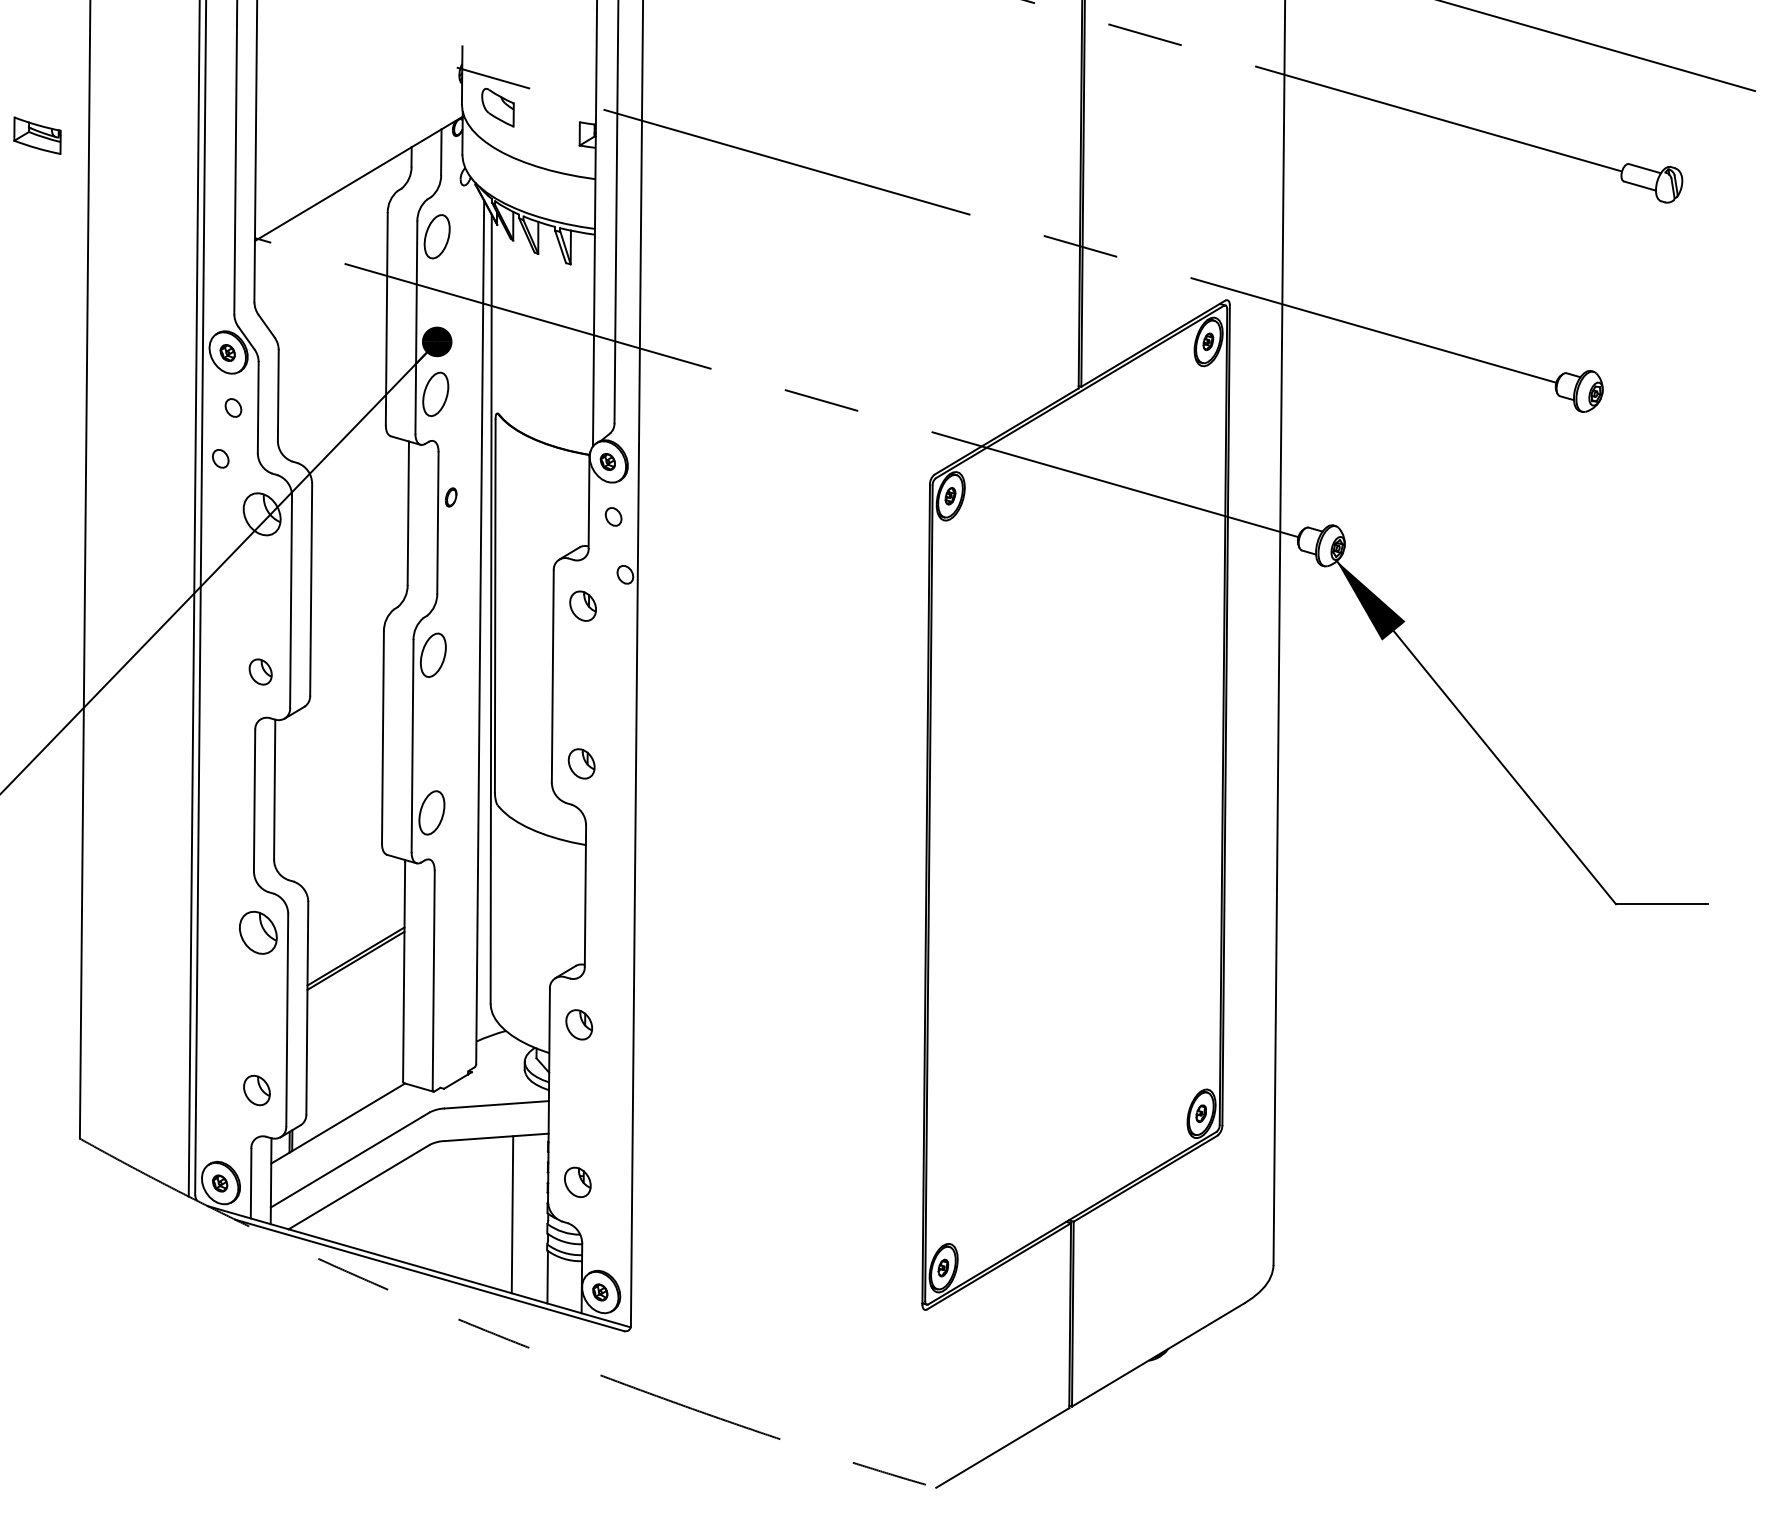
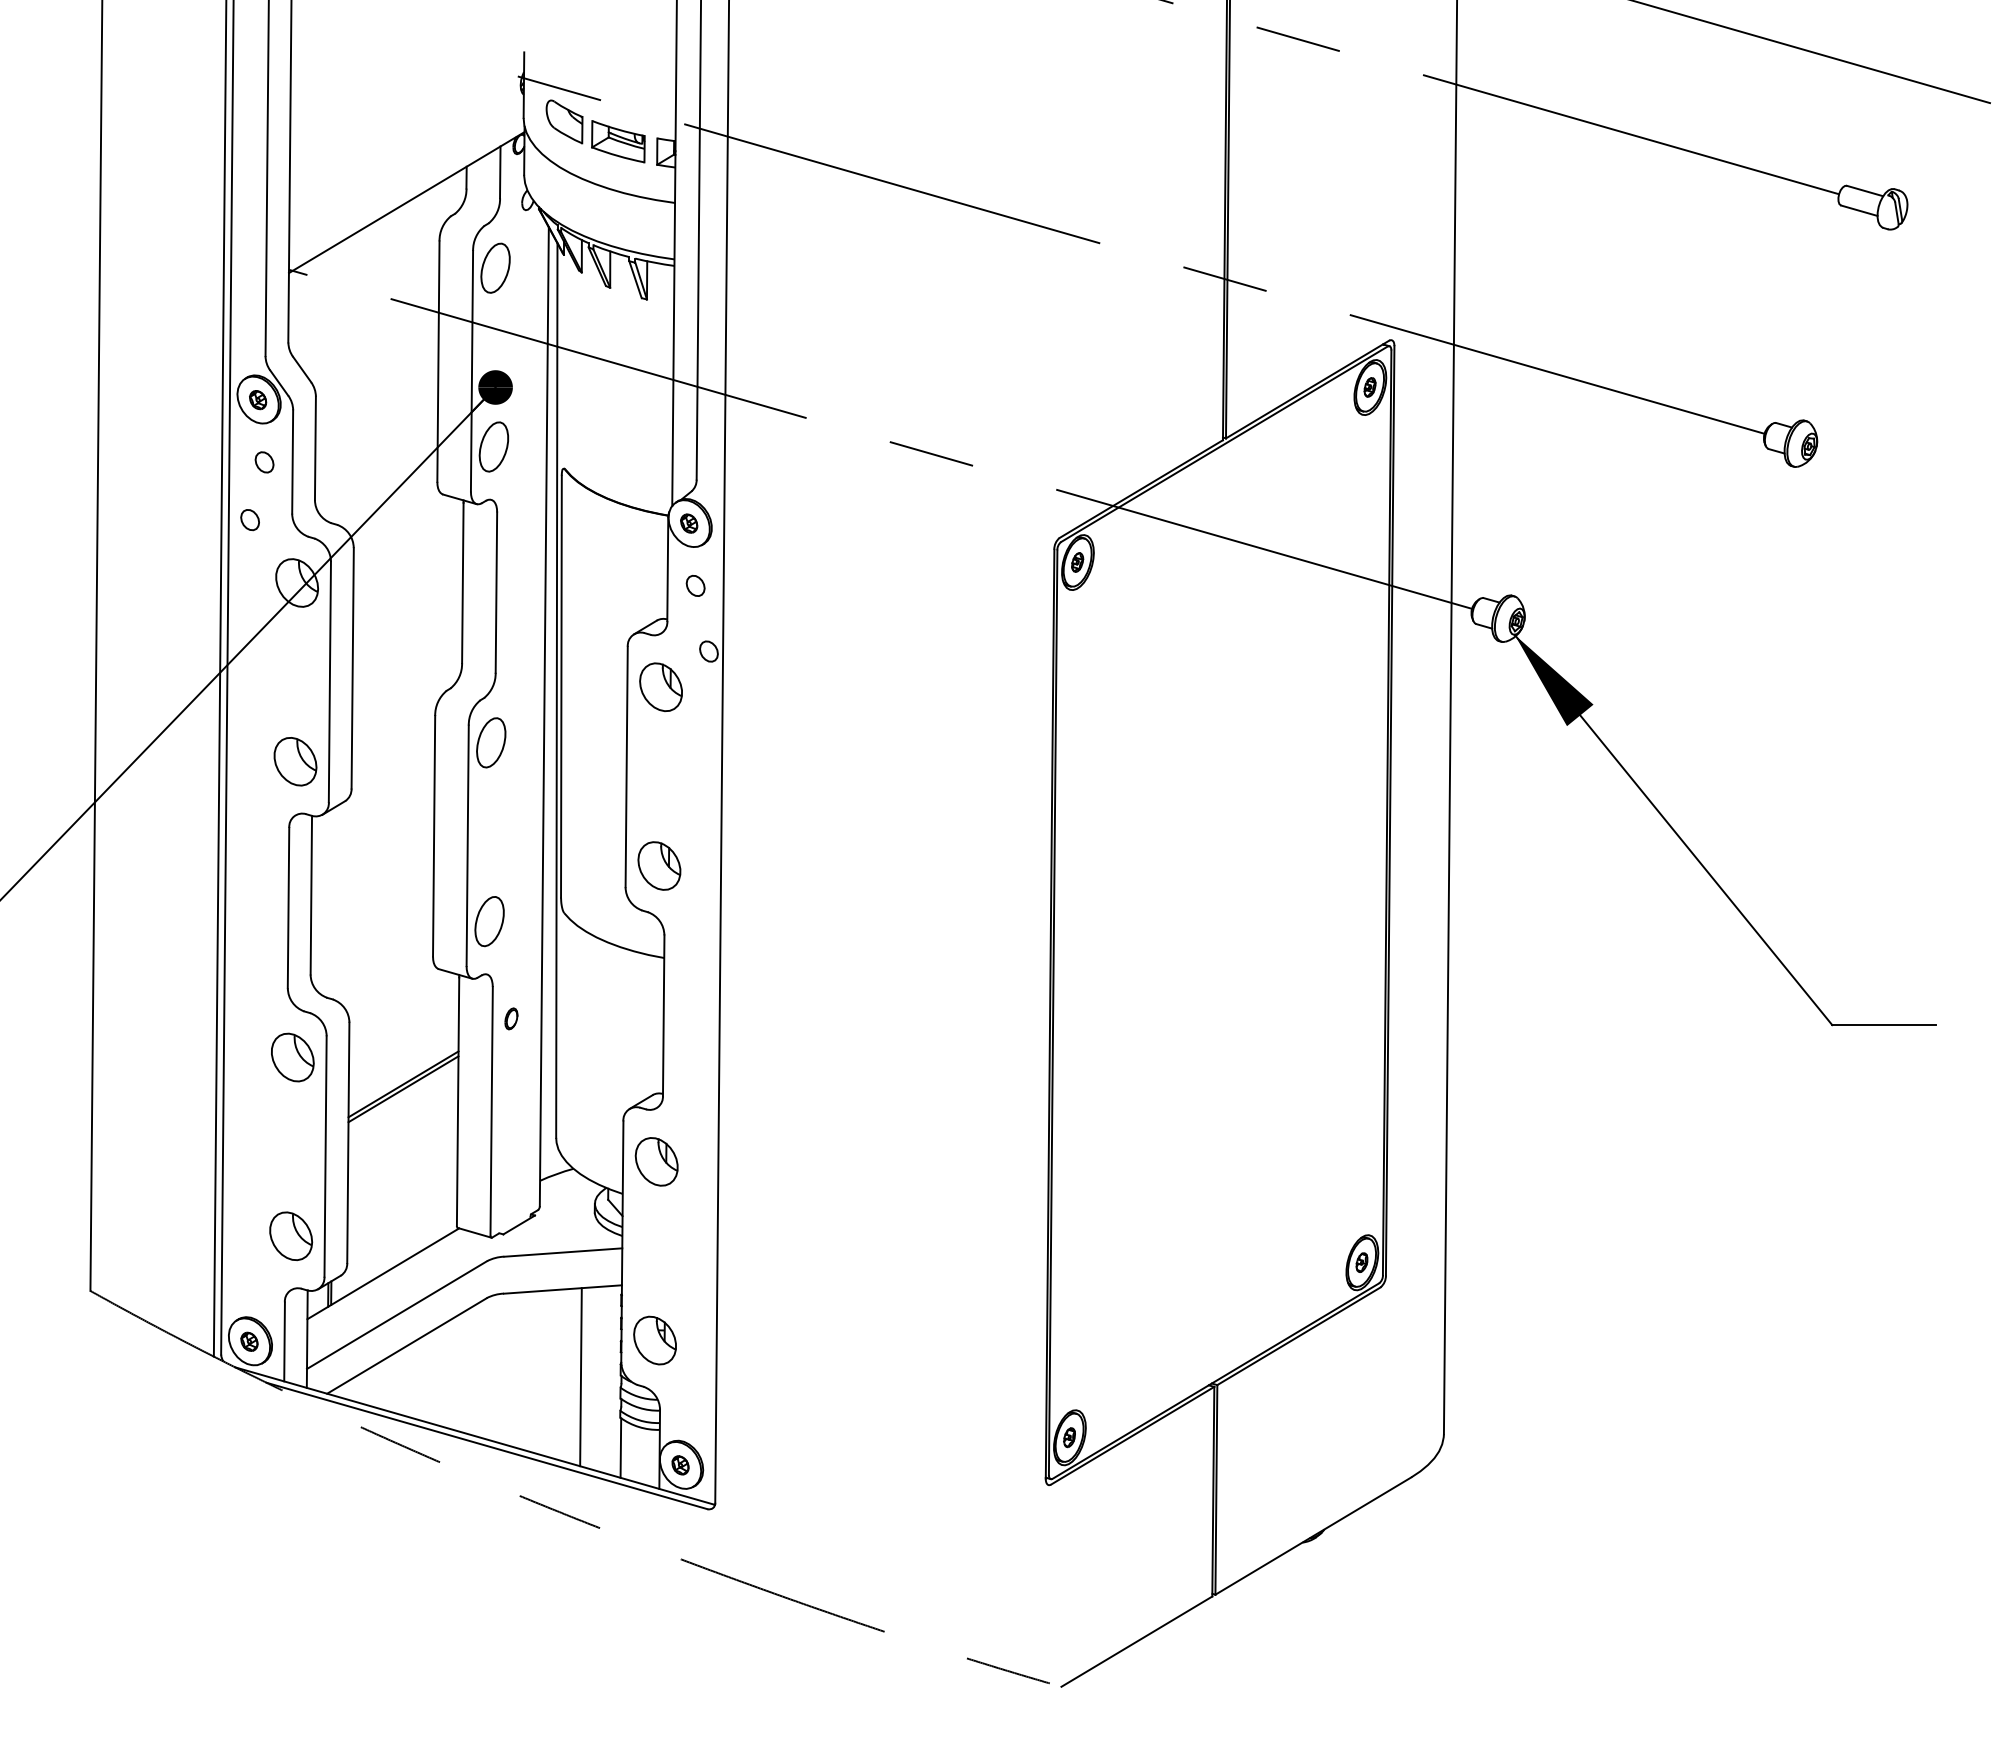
part: (37, 135) -> (618, 141), moved
part: (451, 497) -> (511, 1018), moved
part: (582, 605) -> (660, 686), size x1.43
part: (260, 671) -> (295, 761), size x1.67
part: (581, 763) -> (659, 865), size x1.43
part: (579, 1024) -> (656, 1161), size x1.43
part: (257, 1090) -> (291, 1236), size x1.43
part: (577, 1182) -> (654, 1340), size x1.43

